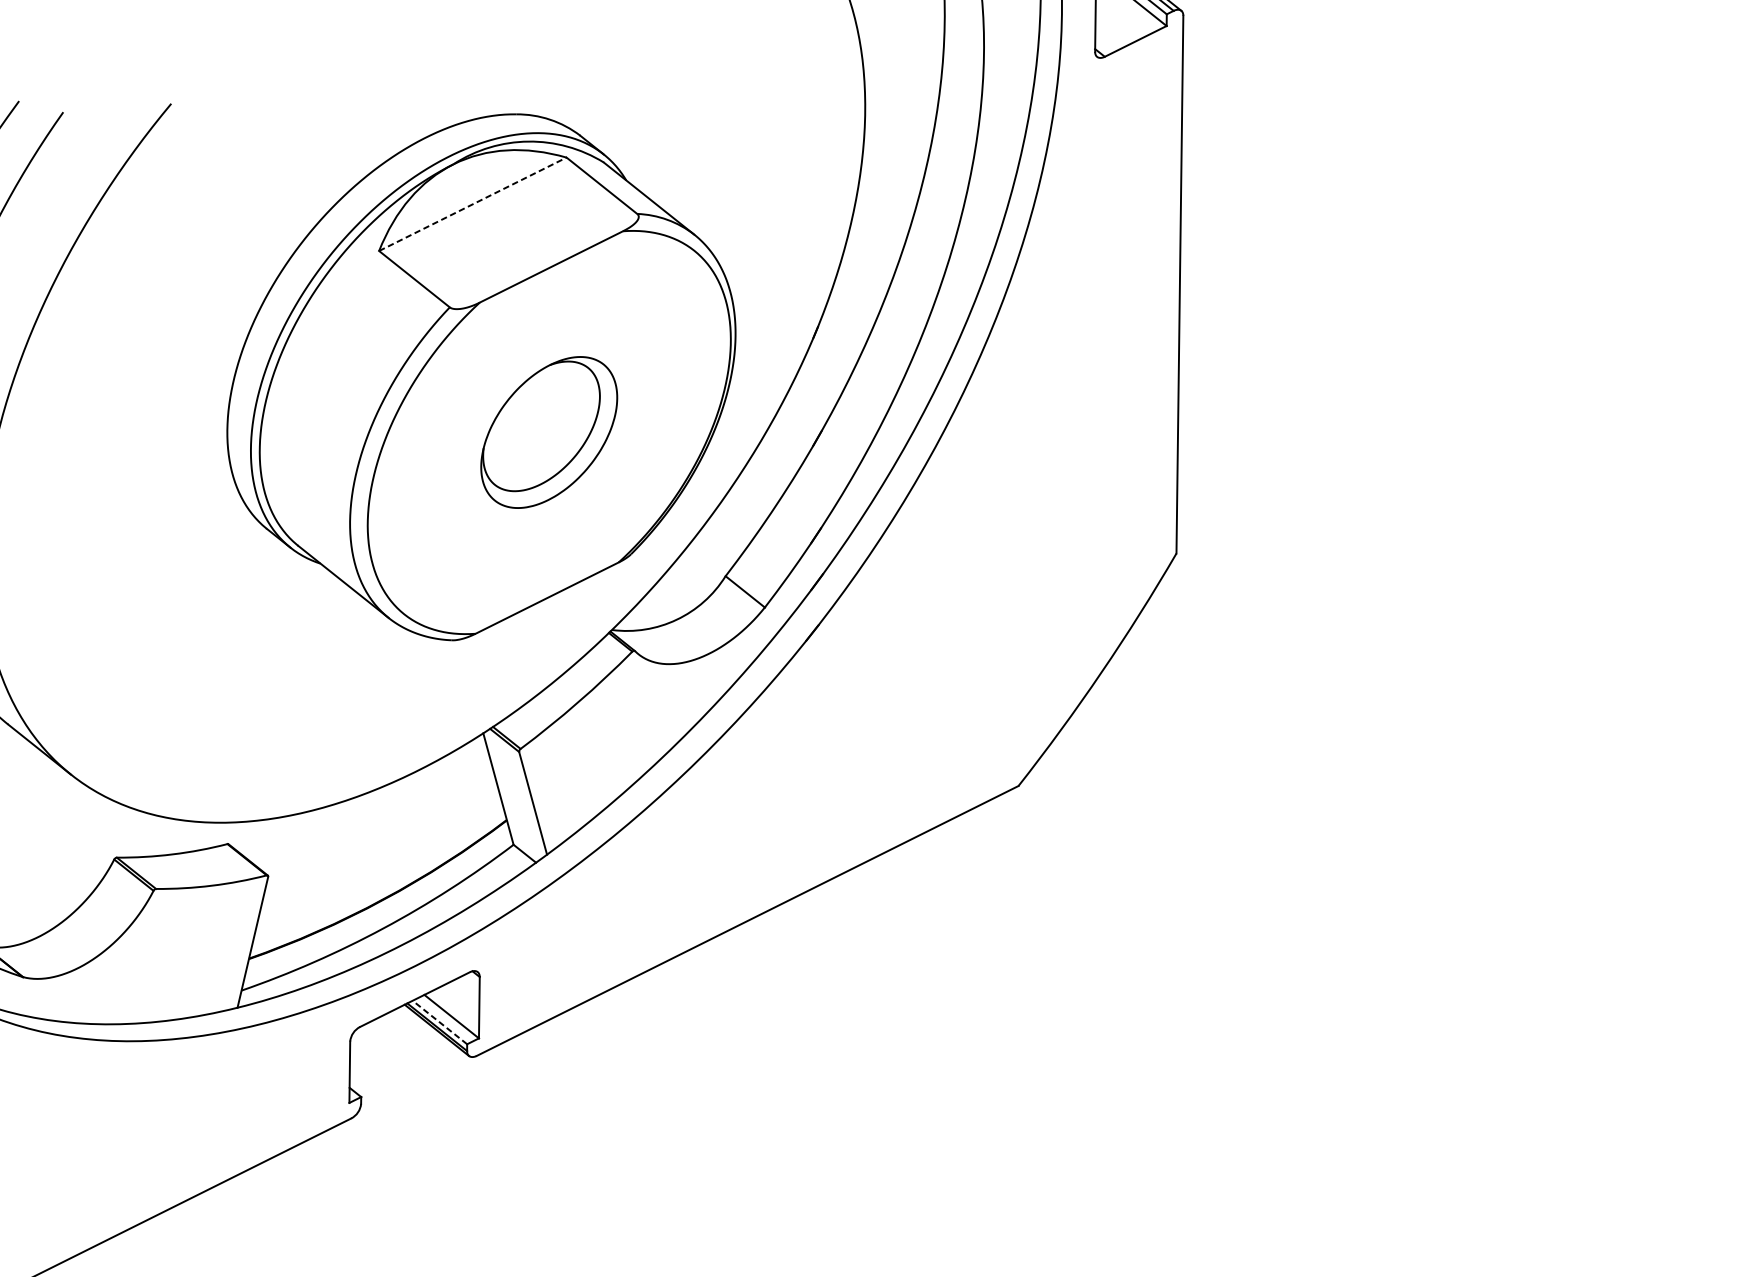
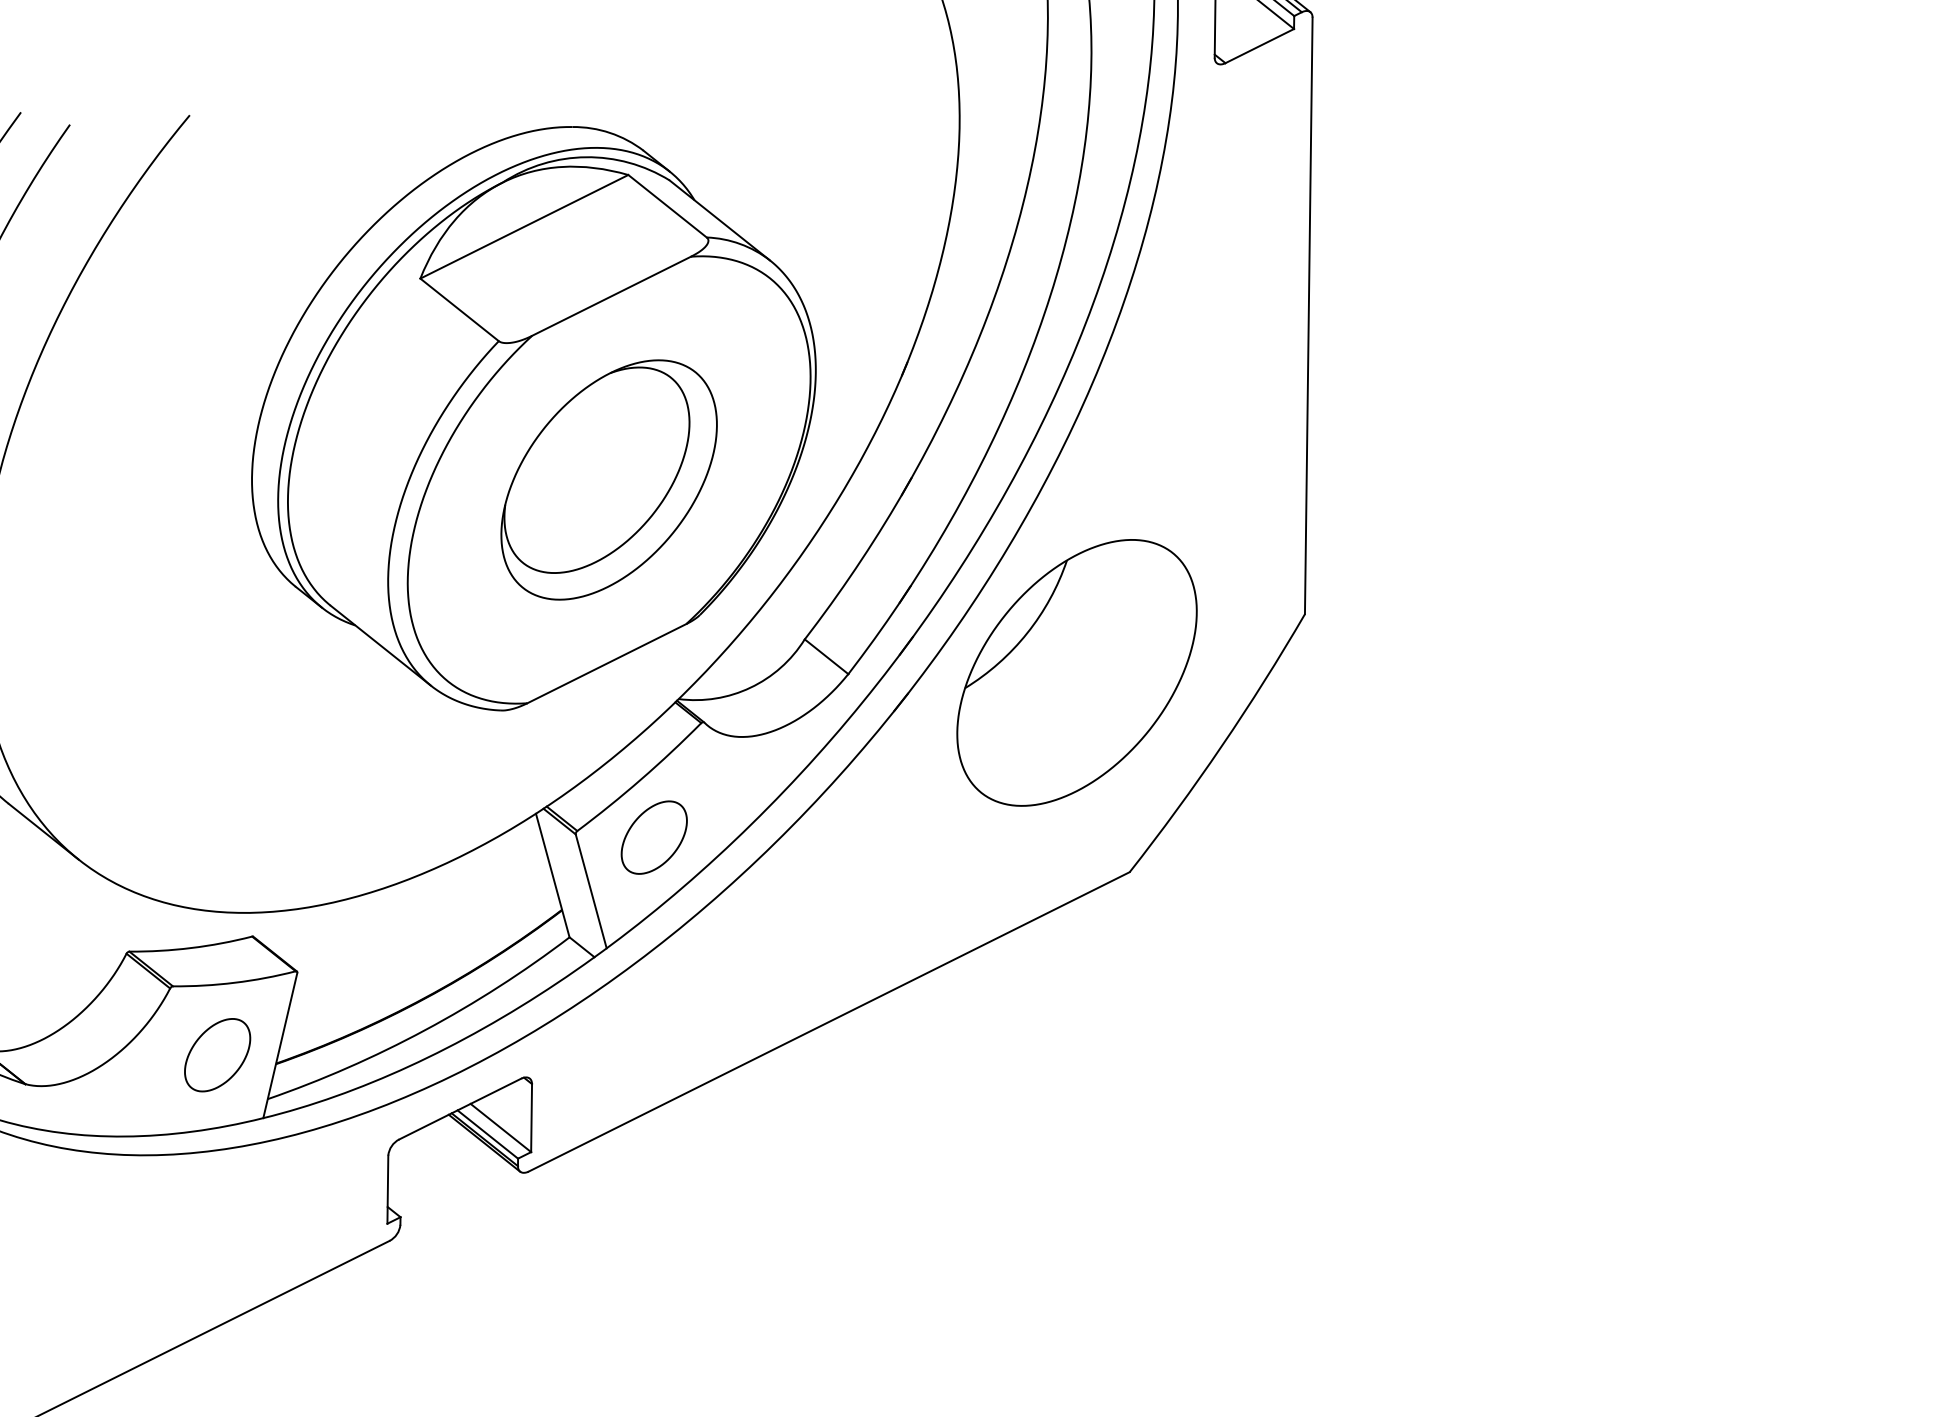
line: (472, 204) -> (524, 226), dashed -> solid
part: (548, 432) -> (608, 479), size x1.43
part: (970, 606) -> (1076, 672), added
part: (589, 754) -> (653, 837), added
part: (196, 951) -> (217, 1055), added
line: (439, 1022) -> (487, 1134), dashed -> solid

